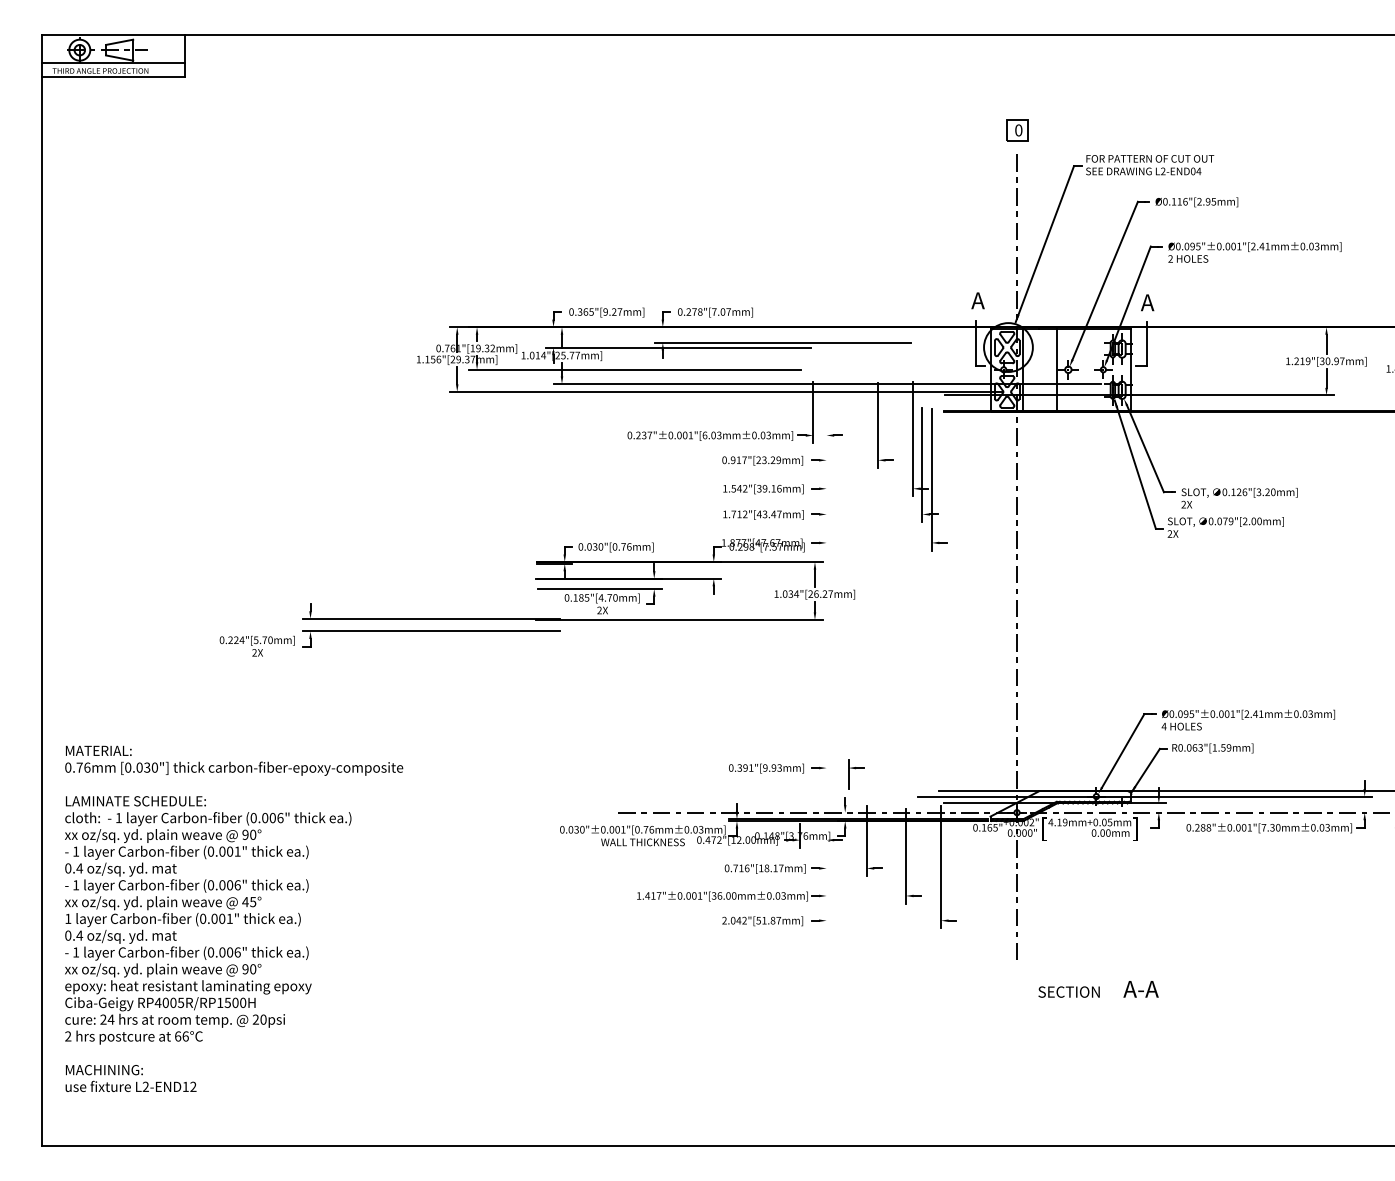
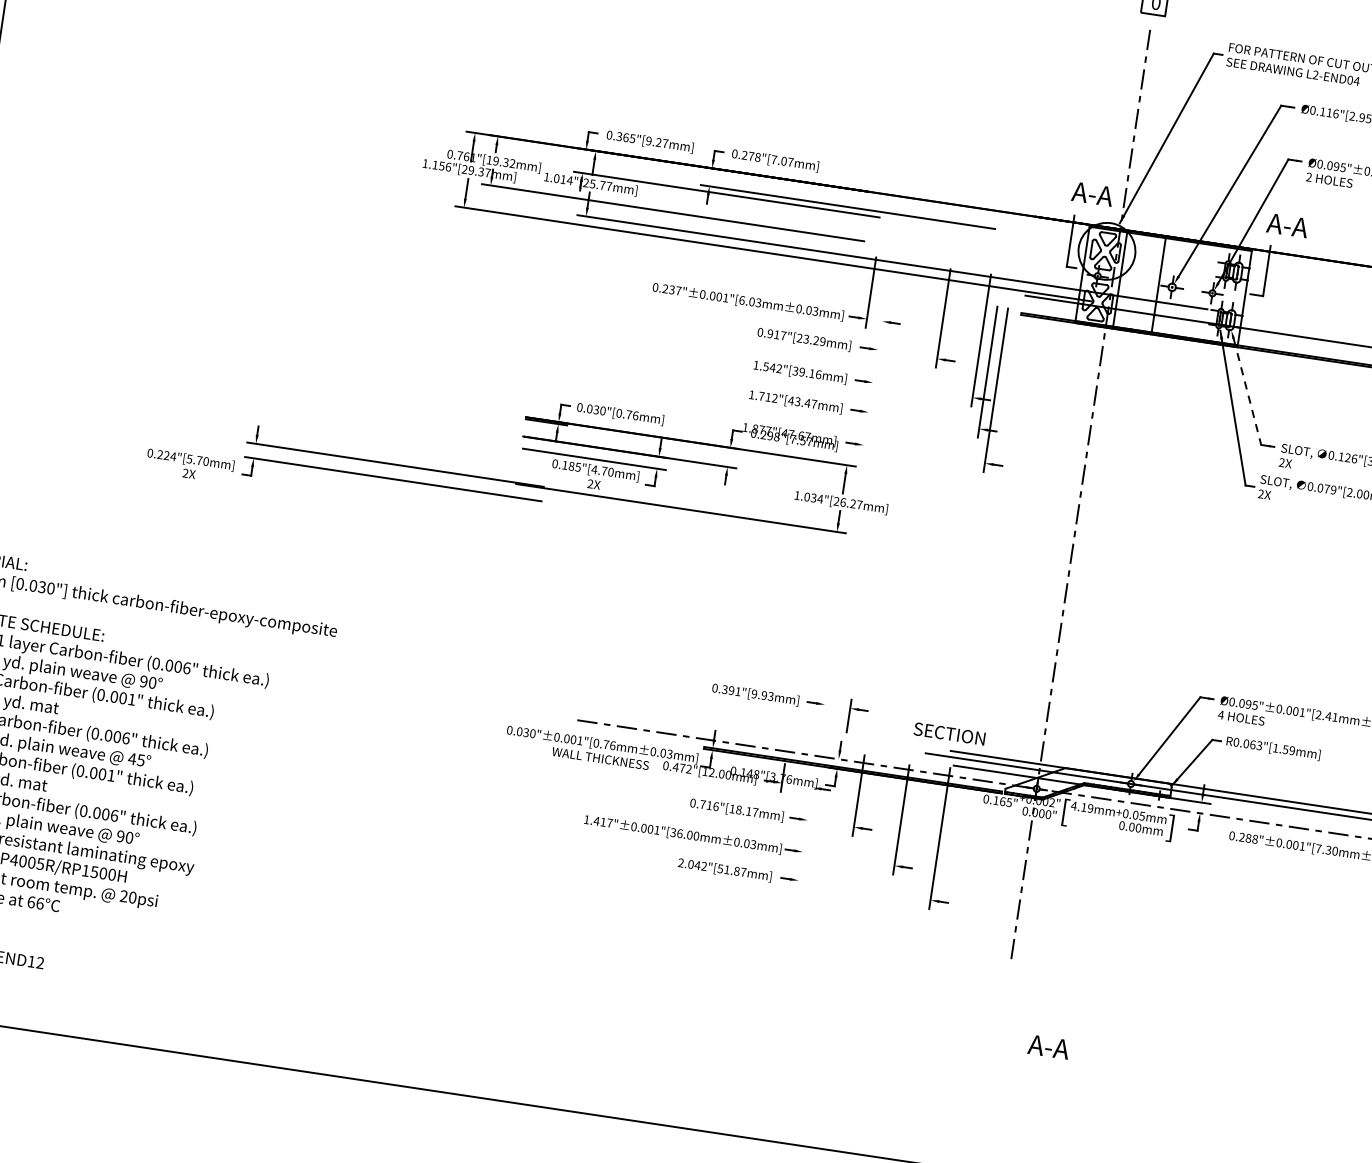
text: (996, 300) -> (1101, 195), A -> A-A
text: (1165, 302) -> (1295, 226), A -> A-A
line: (1145, 449) -> (1247, 392), solid -> dashed
text: (1140, 989) -> (1048, 1047), moved
text: (1068, 991) -> (949, 733), moved

